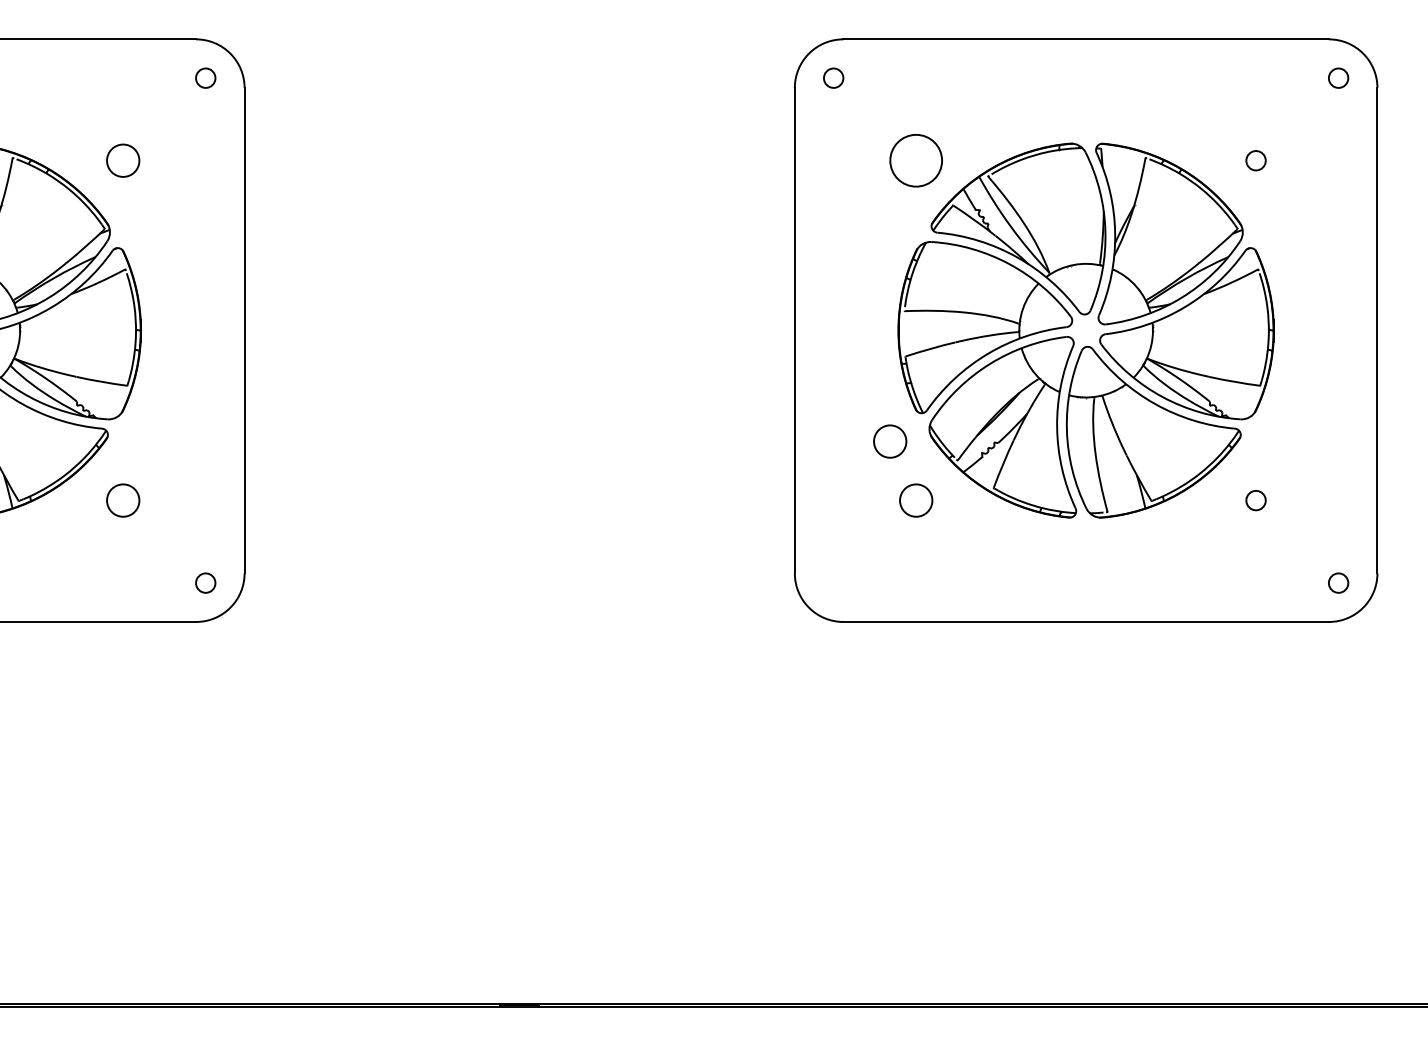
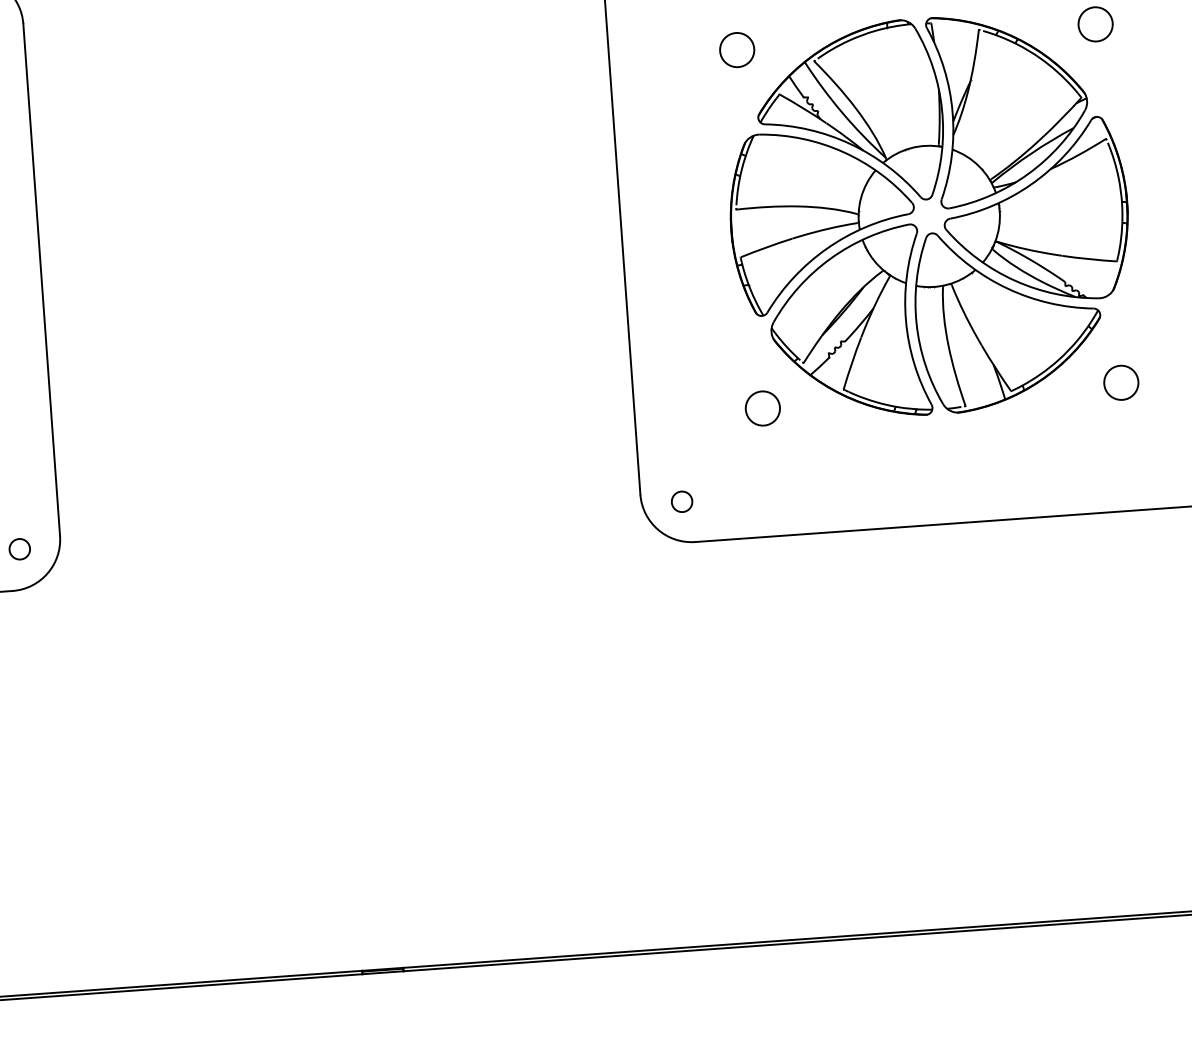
circle: (916, 160) -> (737, 49), size x0.62
circle: (1255, 160) -> (1095, 24), size x1.67
circle: (890, 441) -> (731, 348), removed
circle: (1255, 500) -> (1120, 382), size x1.67
circle: (833, 582) -> (681, 501), added

